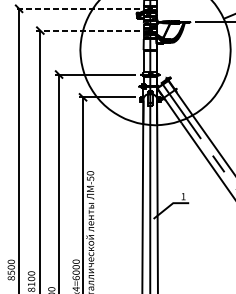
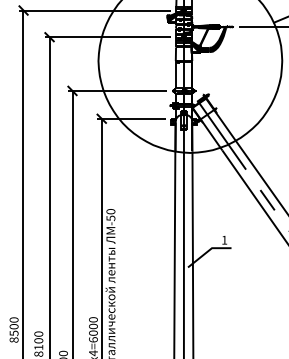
line: (77, 8) -> (94, 10), dashed -> solid
line: (87, 30) -> (107, 37), dashed -> solid

